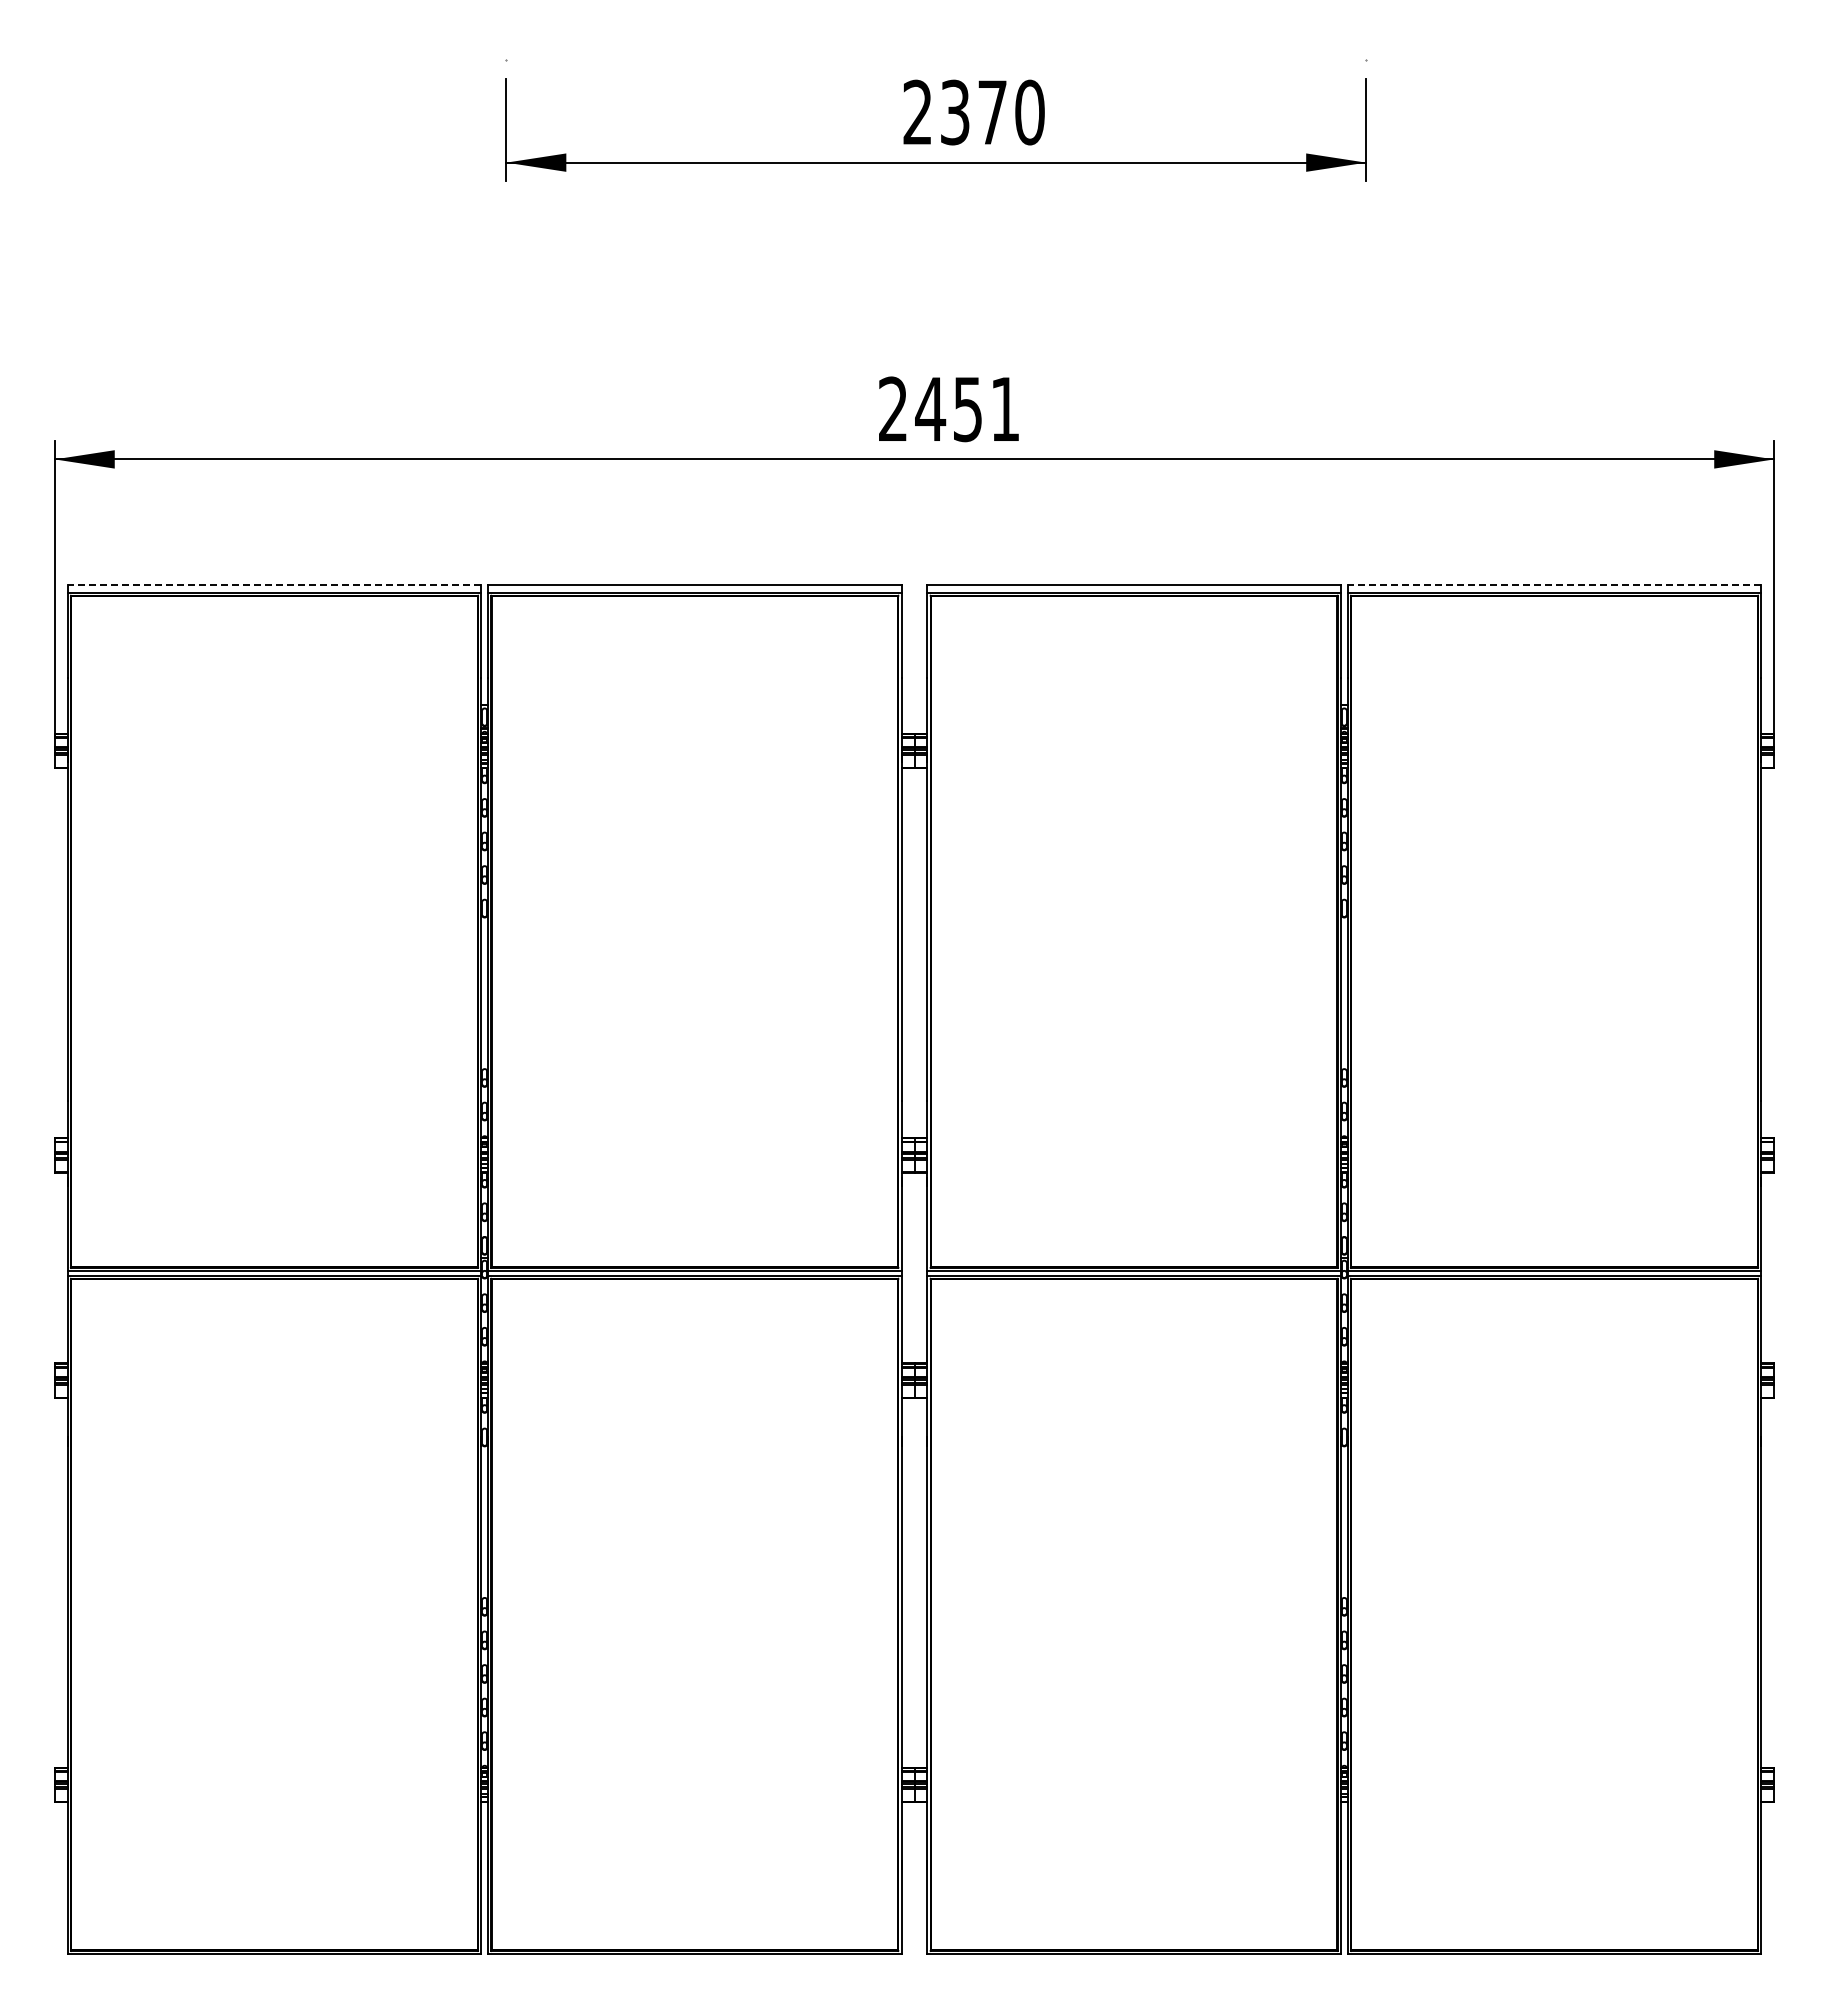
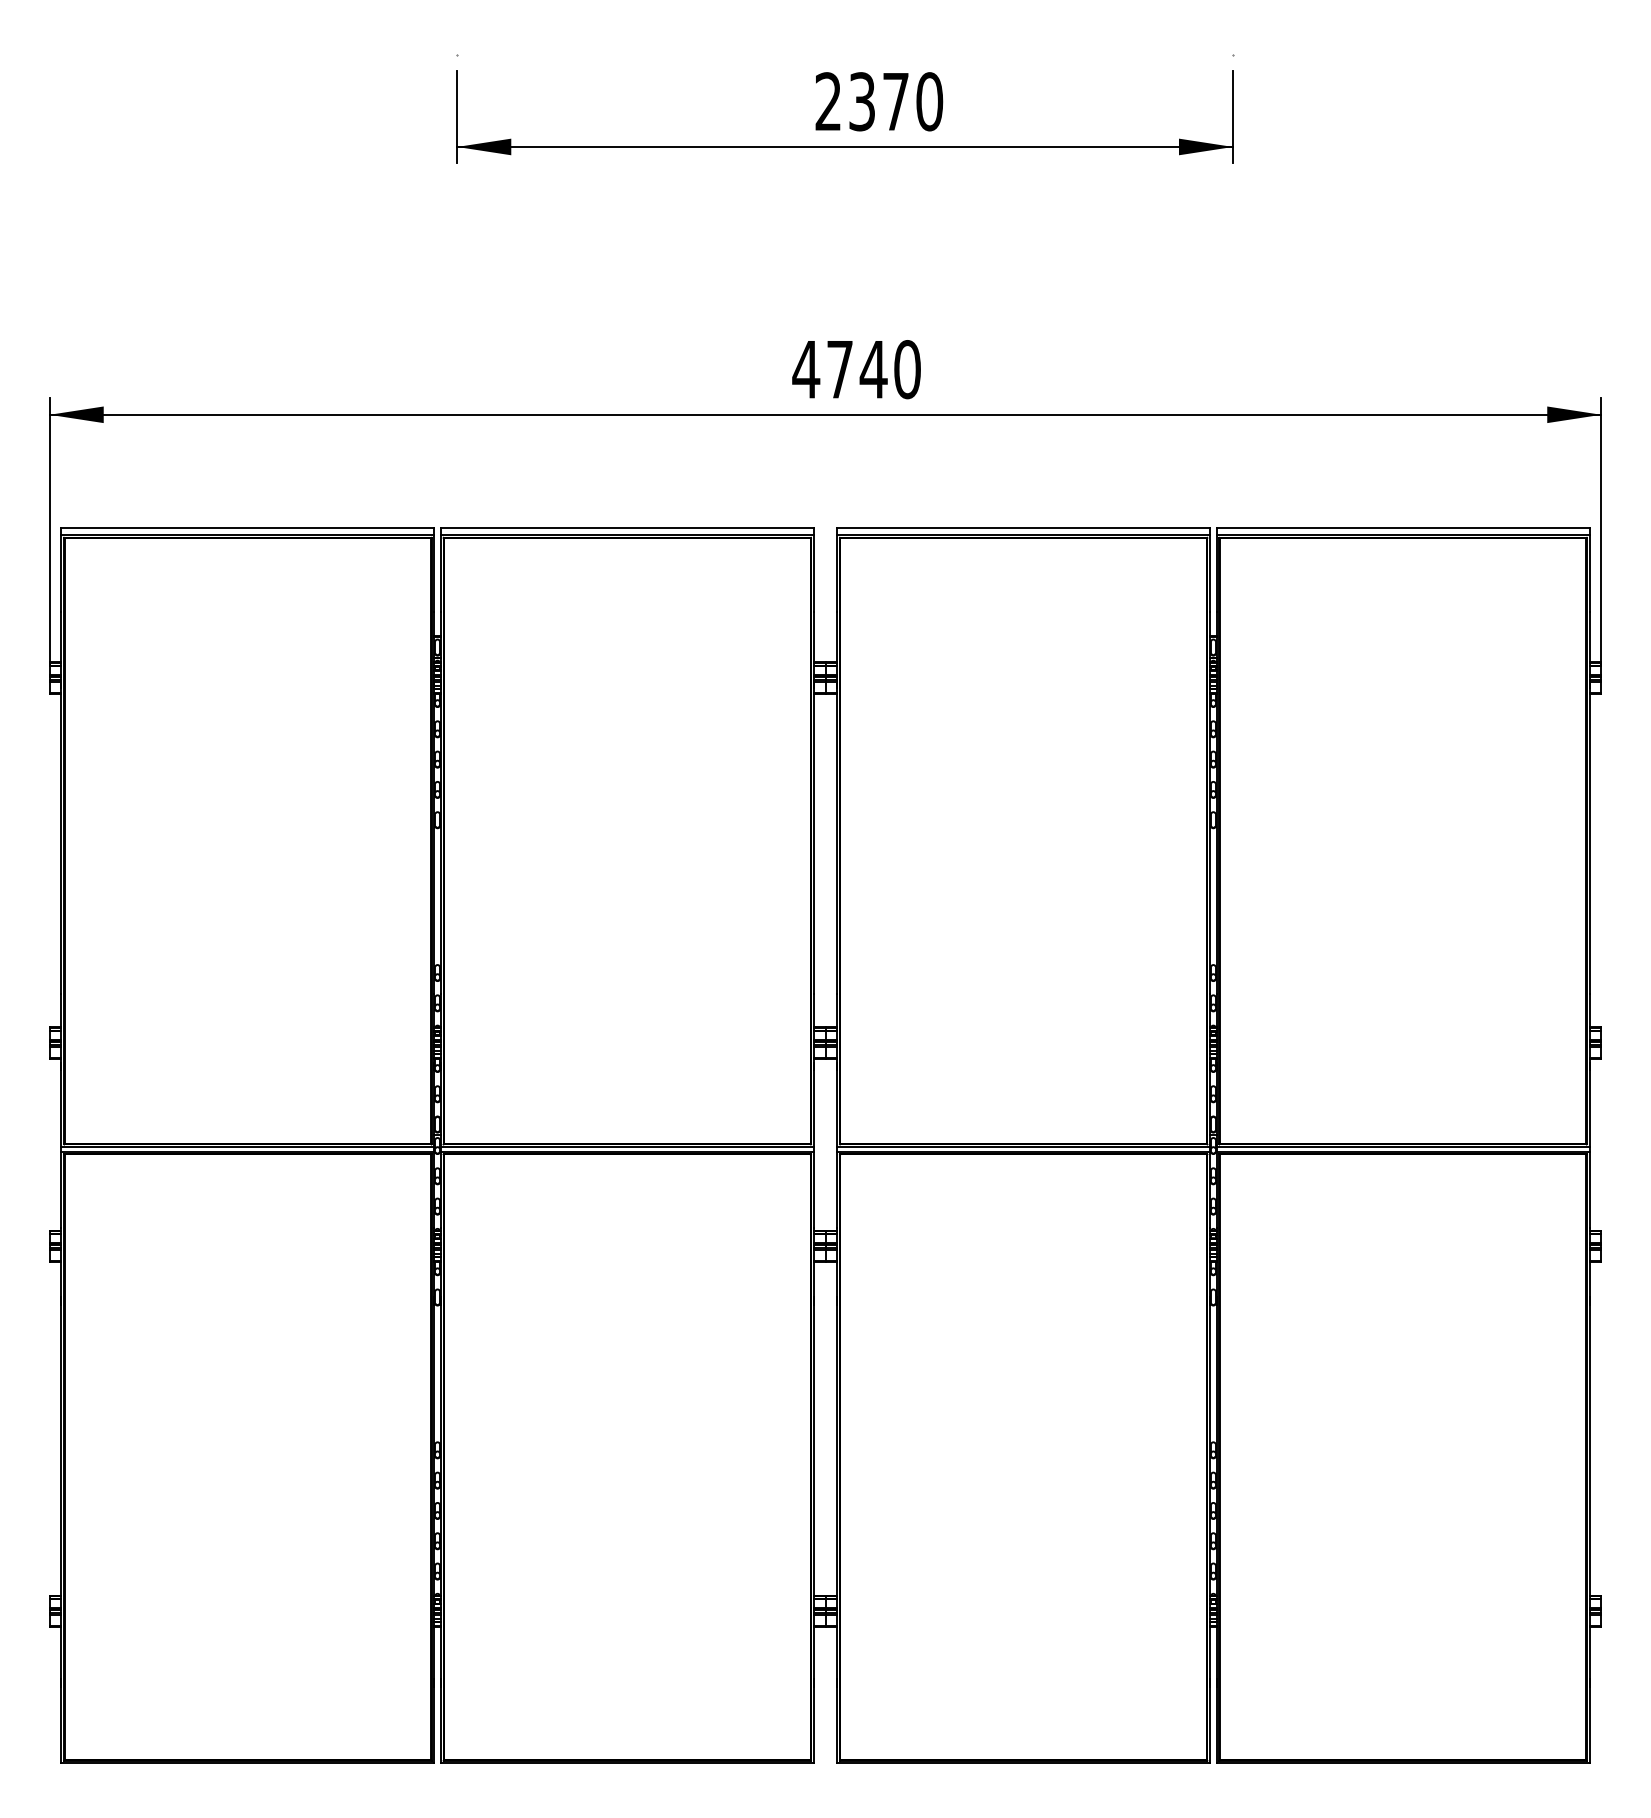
text: (948, 409) -> (856, 369), 2451 -> 4740
line: (274, 584) -> (247, 527), dashed -> solid
line: (1554, 584) -> (1403, 527), dashed -> solid

